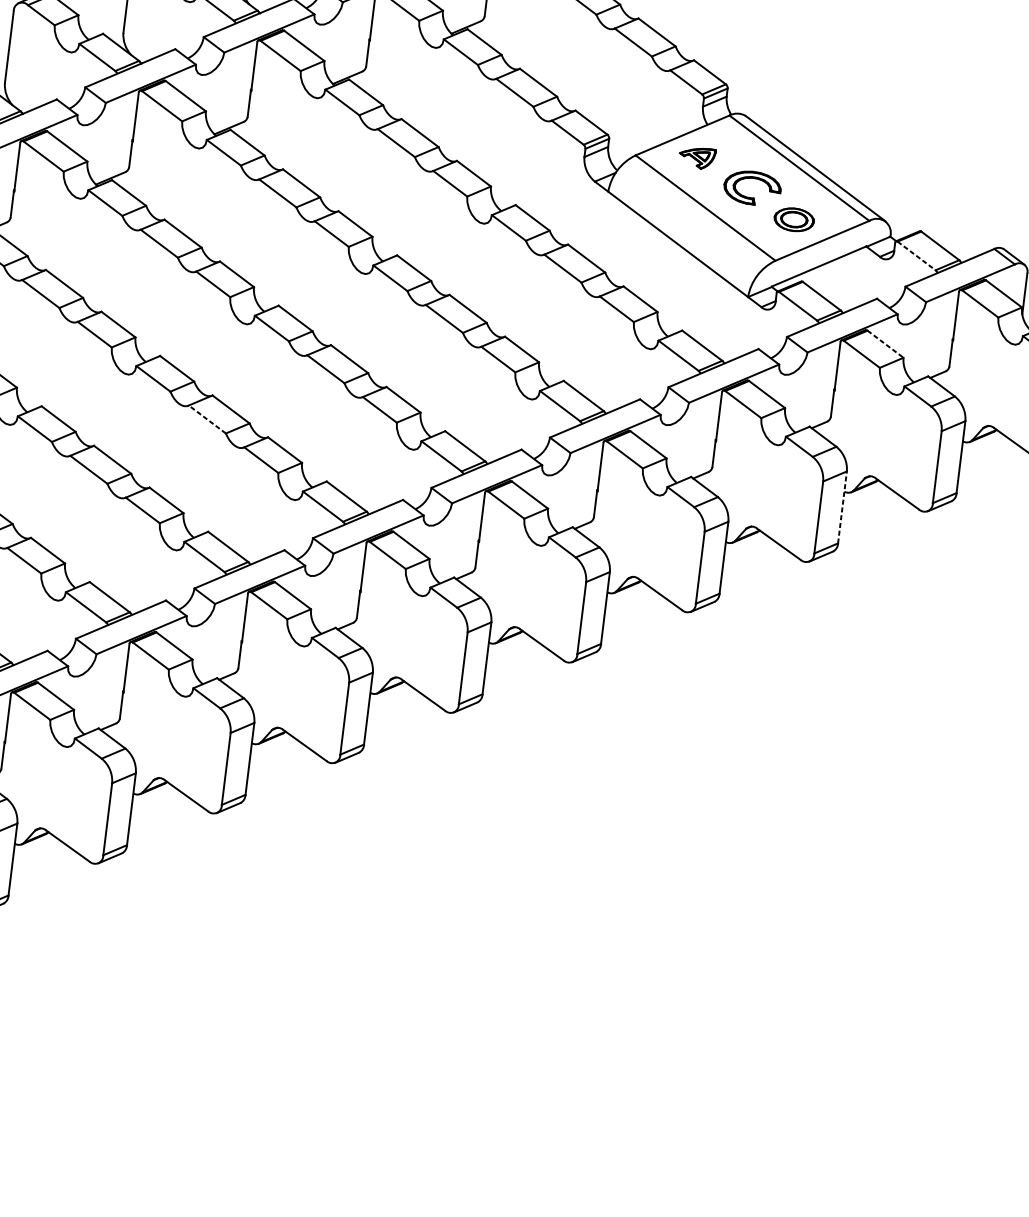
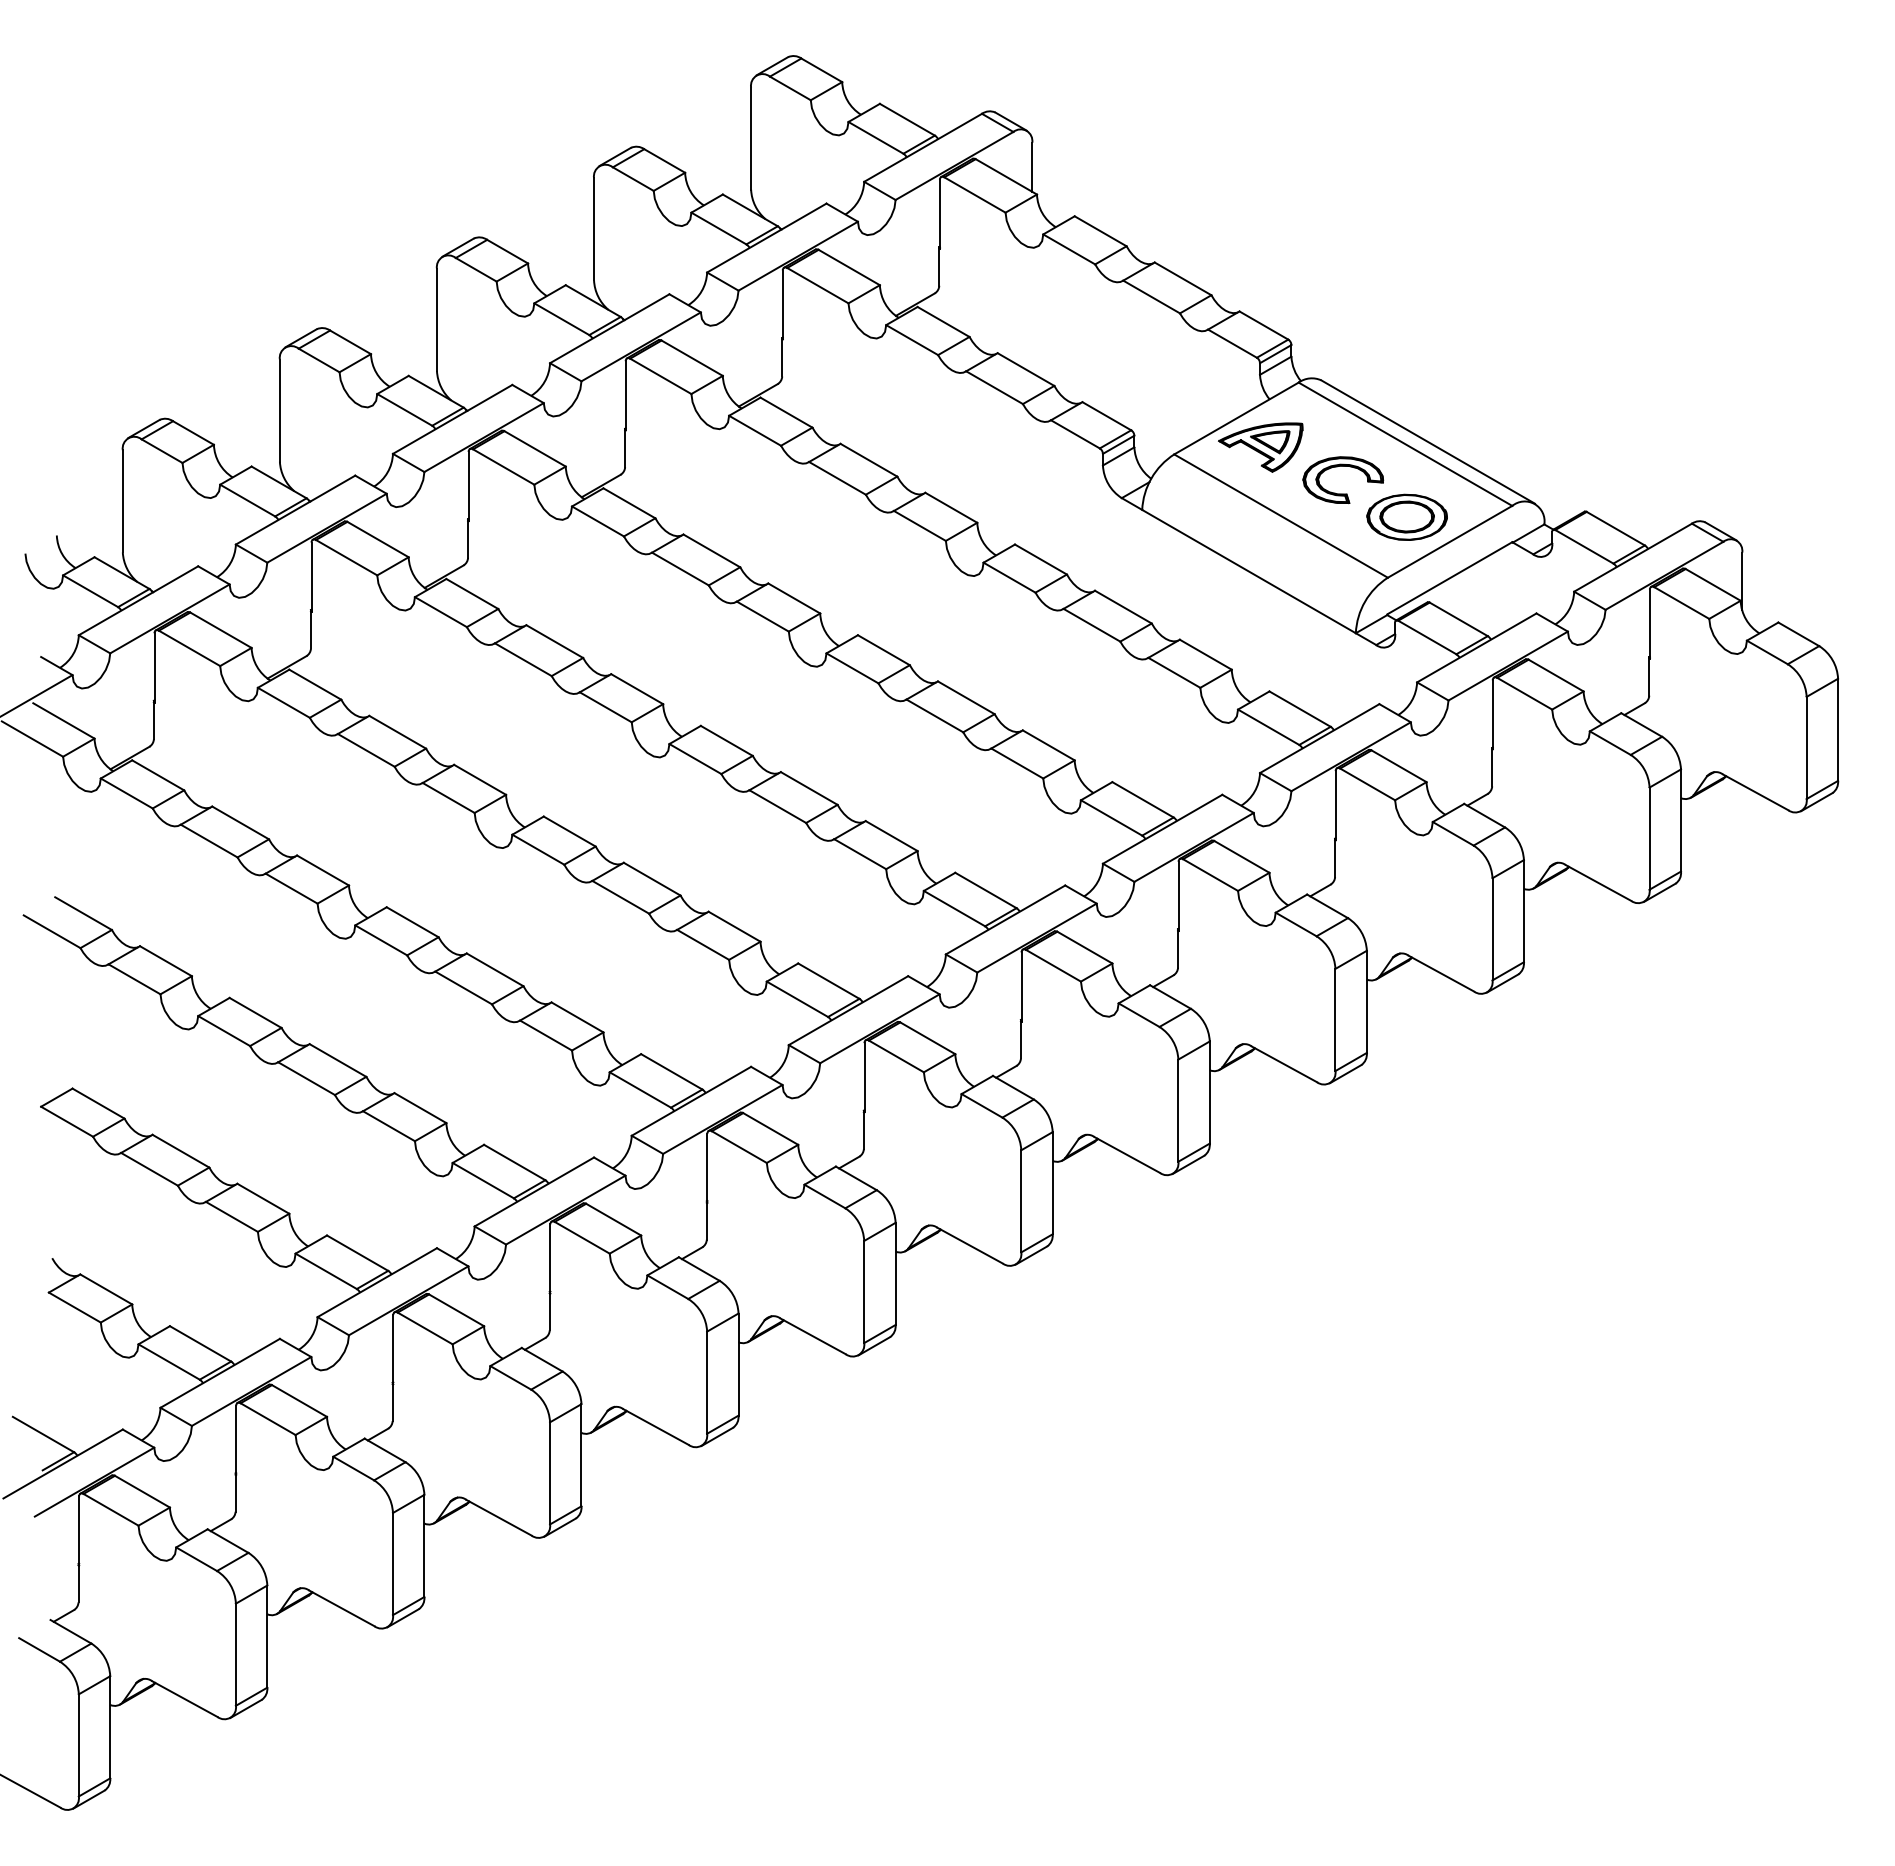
part: (697, 157) -> (1260, 447), size x1.67
part: (793, 219) -> (1406, 516), size x1.43
line: (916, 255) -> (1584, 546), dashed -> solid
line: (885, 344) -> (1556, 675), dashed -> solid
line: (207, 419) -> (620, 897), dashed -> solid
line: (842, 506) -> (1523, 910), dashed -> solid

